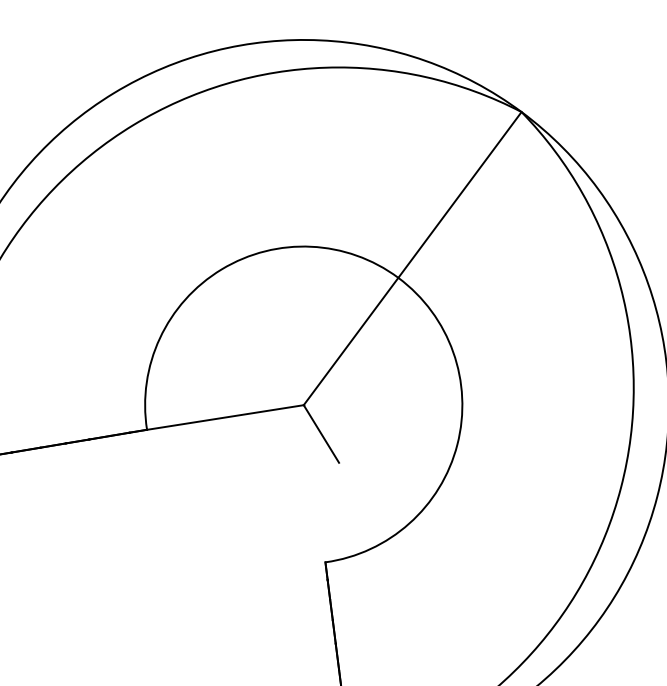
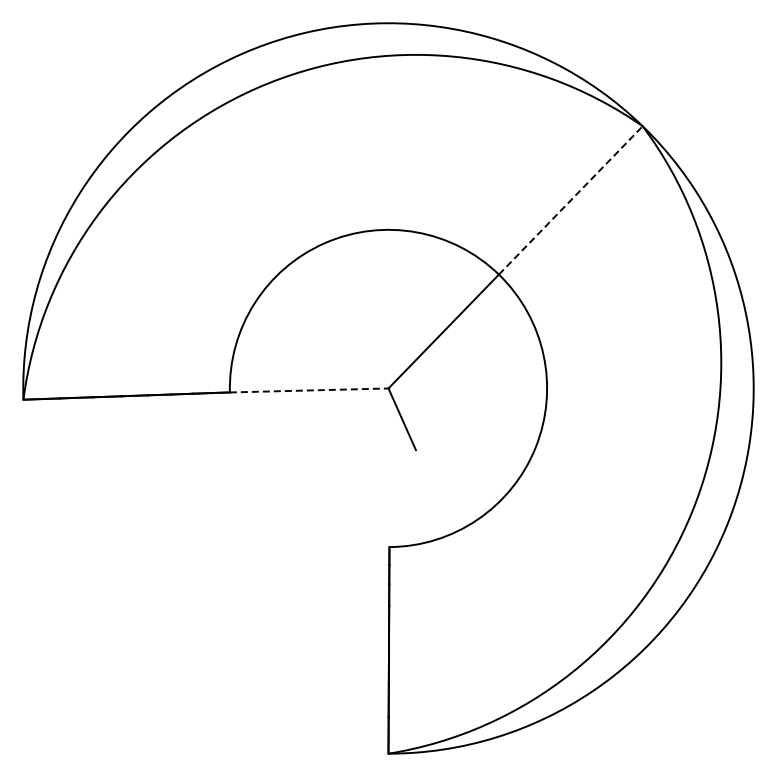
line: (460, 194) -> (571, 200), solid -> dashed
line: (225, 417) -> (309, 390), solid -> dashed

